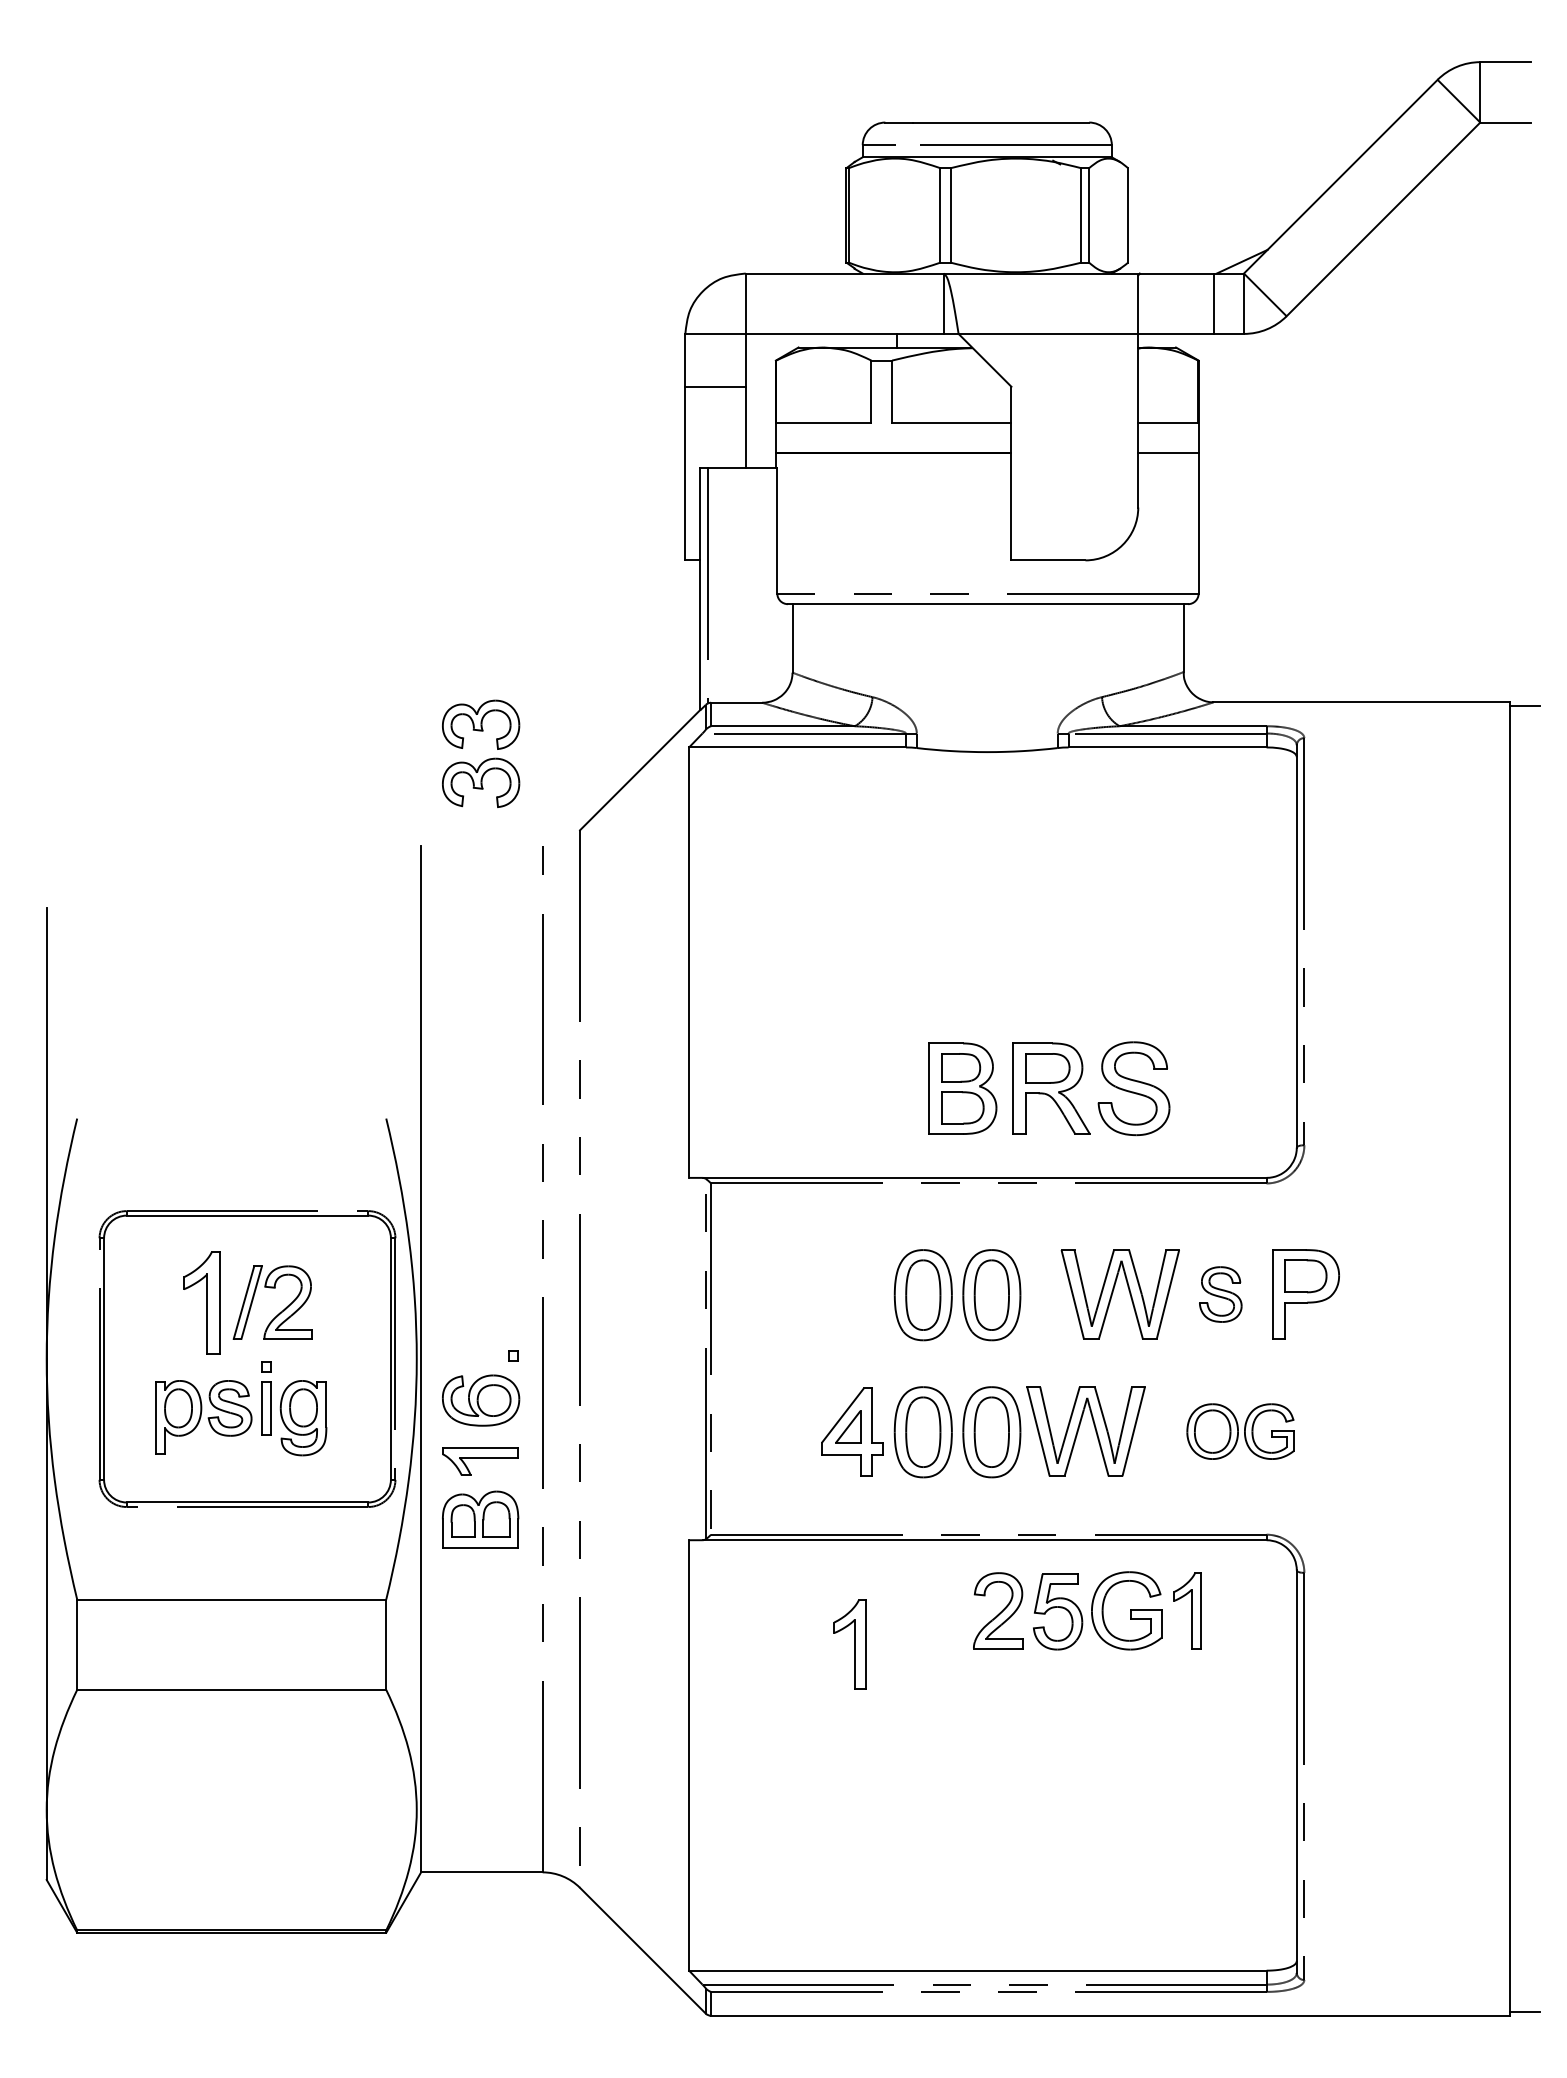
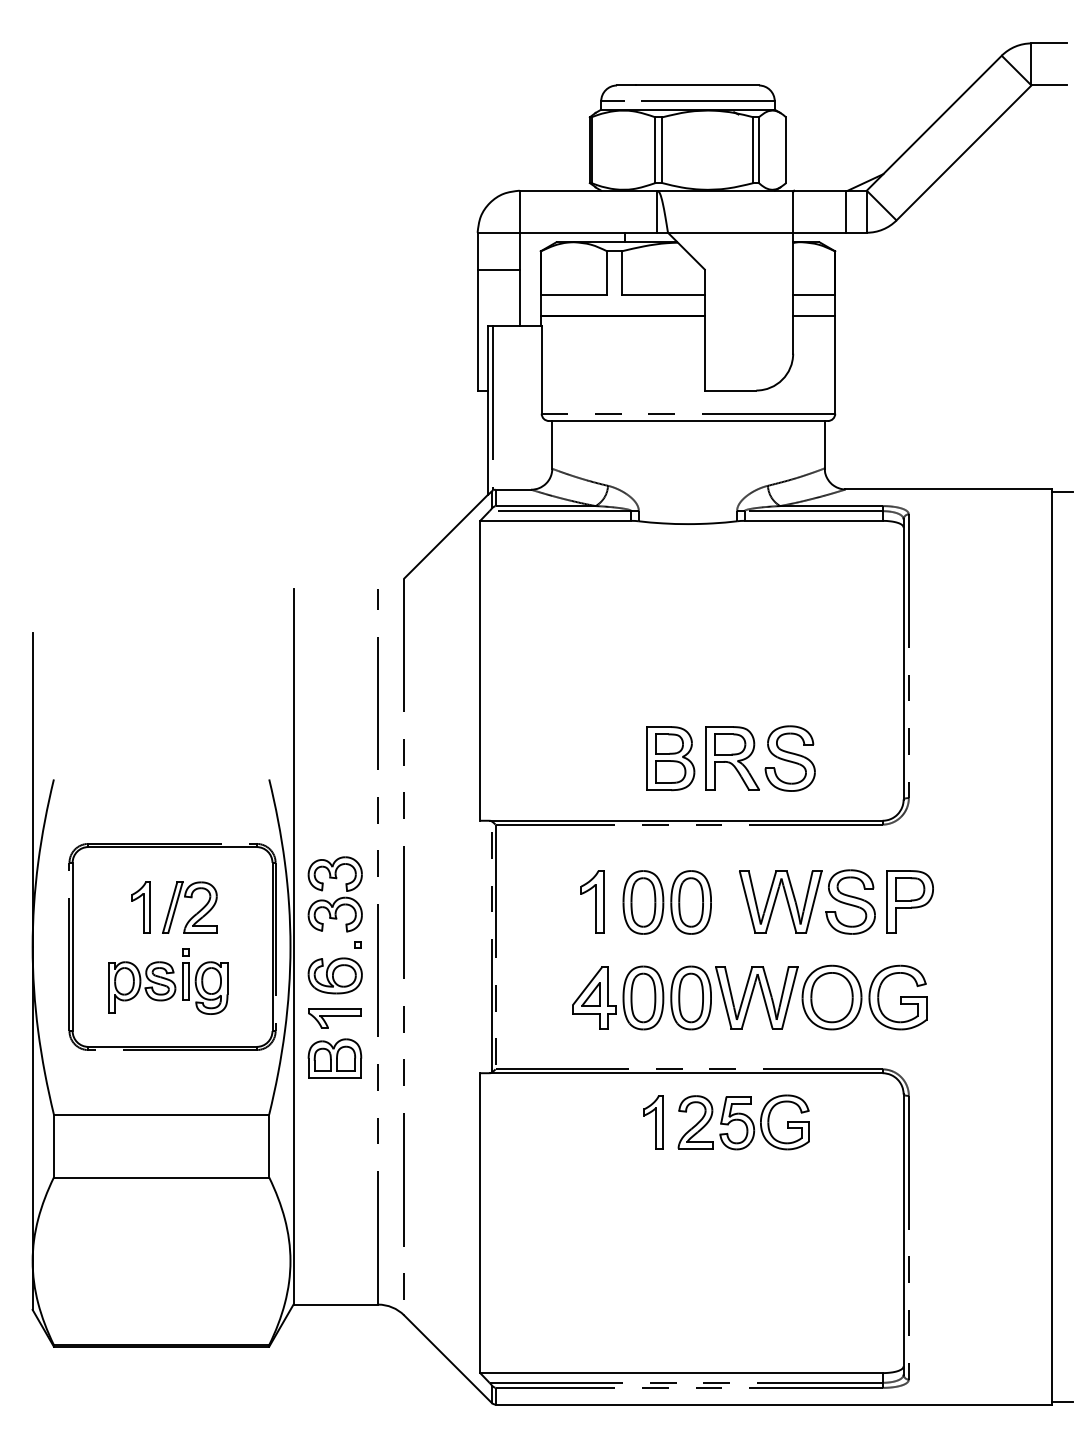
part: (479, 754) -> (334, 894), moved
part: (1220, 1293) -> (850, 901), size x1.67
part: (201, 1302) -> (140, 907), size x0.71
part: (1240, 1431) -> (864, 997), size x1.67
part: (1187, 1610) -> (653, 1122), moved
part: (850, 1643) -> (592, 901), moved

